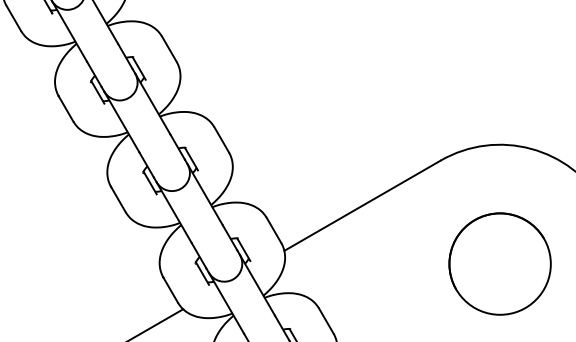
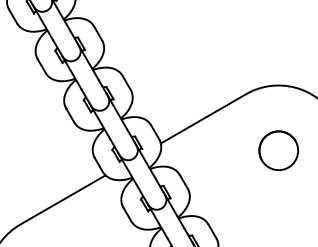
circle: (499, 263) -> (278, 150), size x0.7

